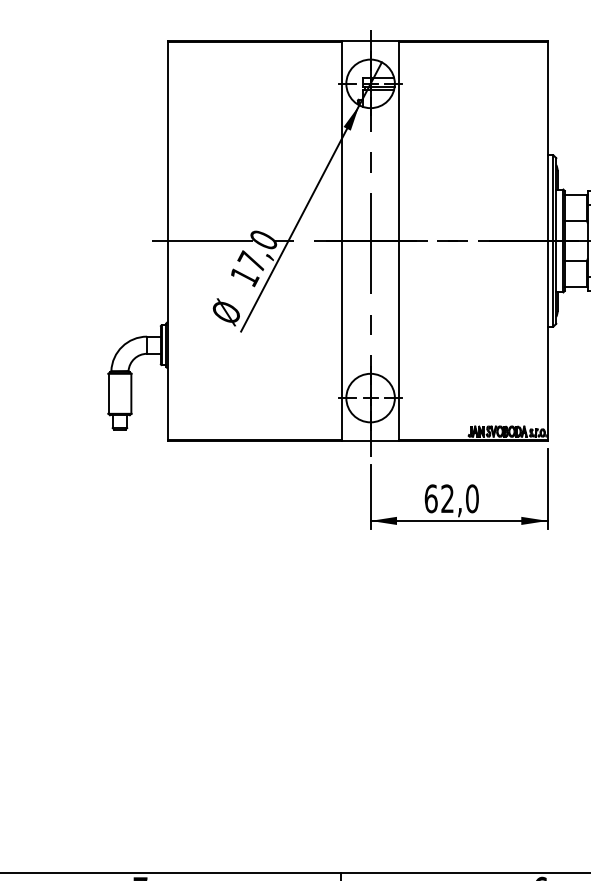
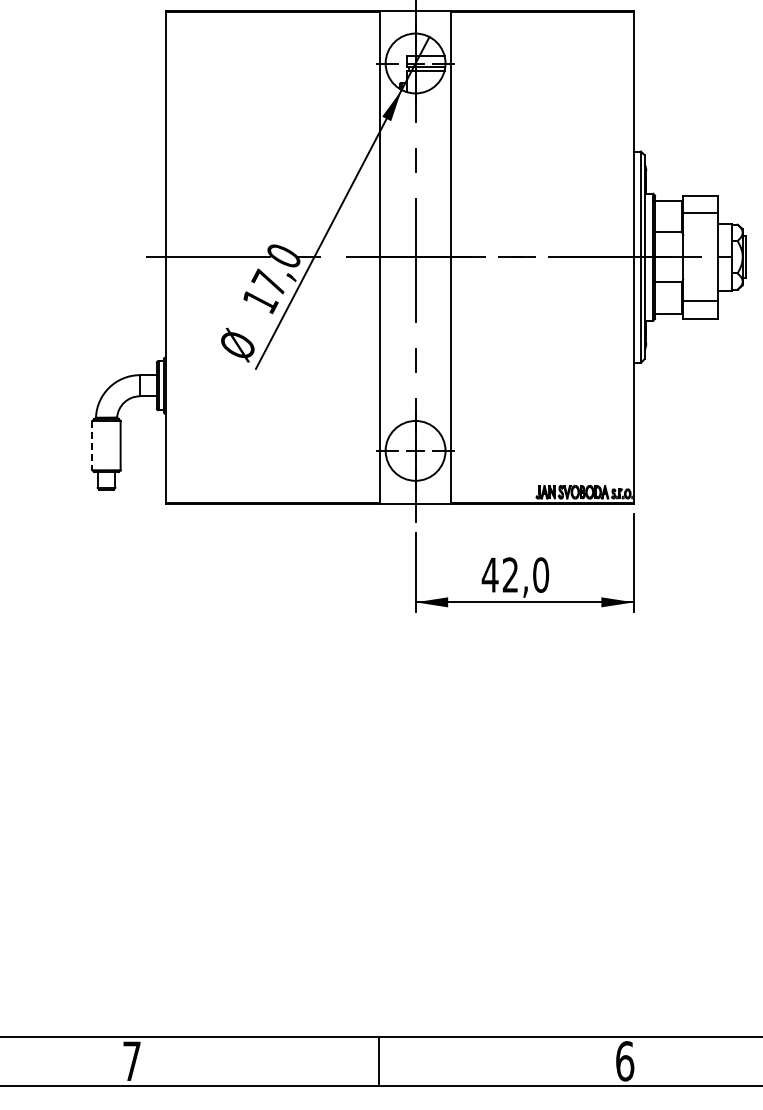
line: (108, 393) -> (92, 445), solid -> dashed
text: (430, 498) -> (489, 574), 62,0 -> 42,0

